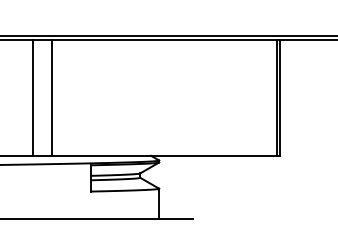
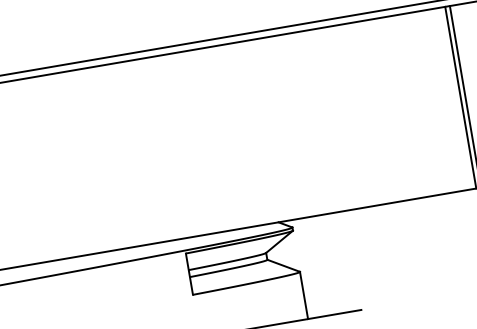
line: (33, 97) -> (77, 162), removed
line: (52, 97) -> (107, 157), removed

